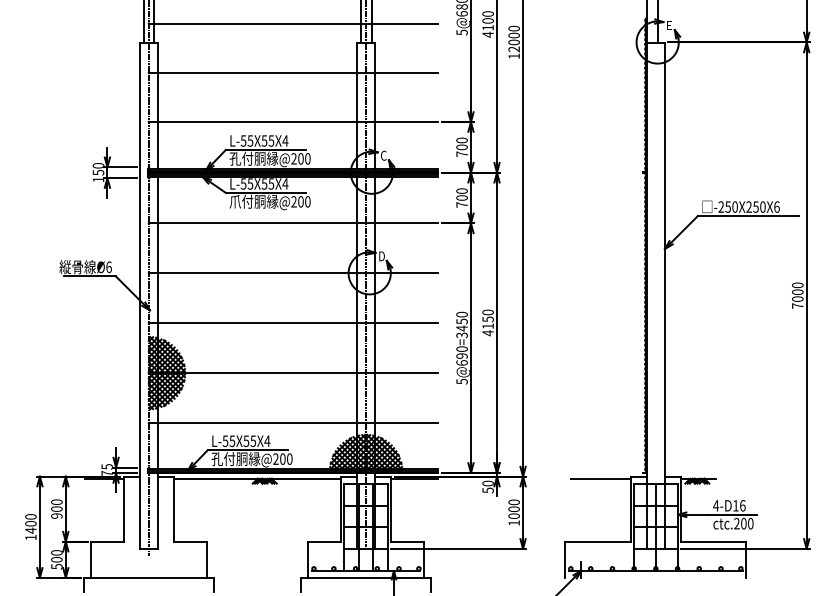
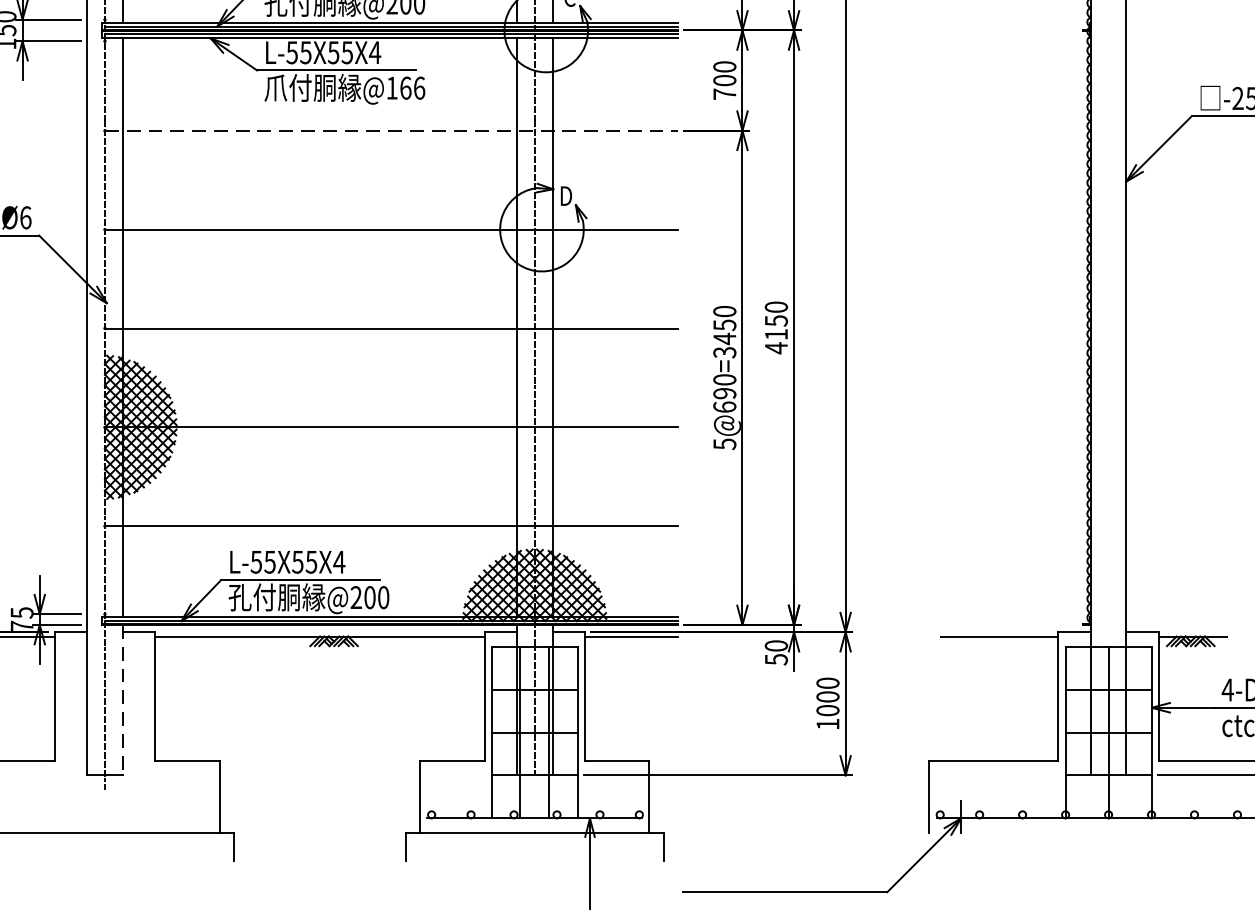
text: (300, 201) -> (404, 87), @200 -> @166
line: (293, 223) -> (391, 131), solid -> dashed
line: (158, 510) -> (123, 699), solid -> dashed

